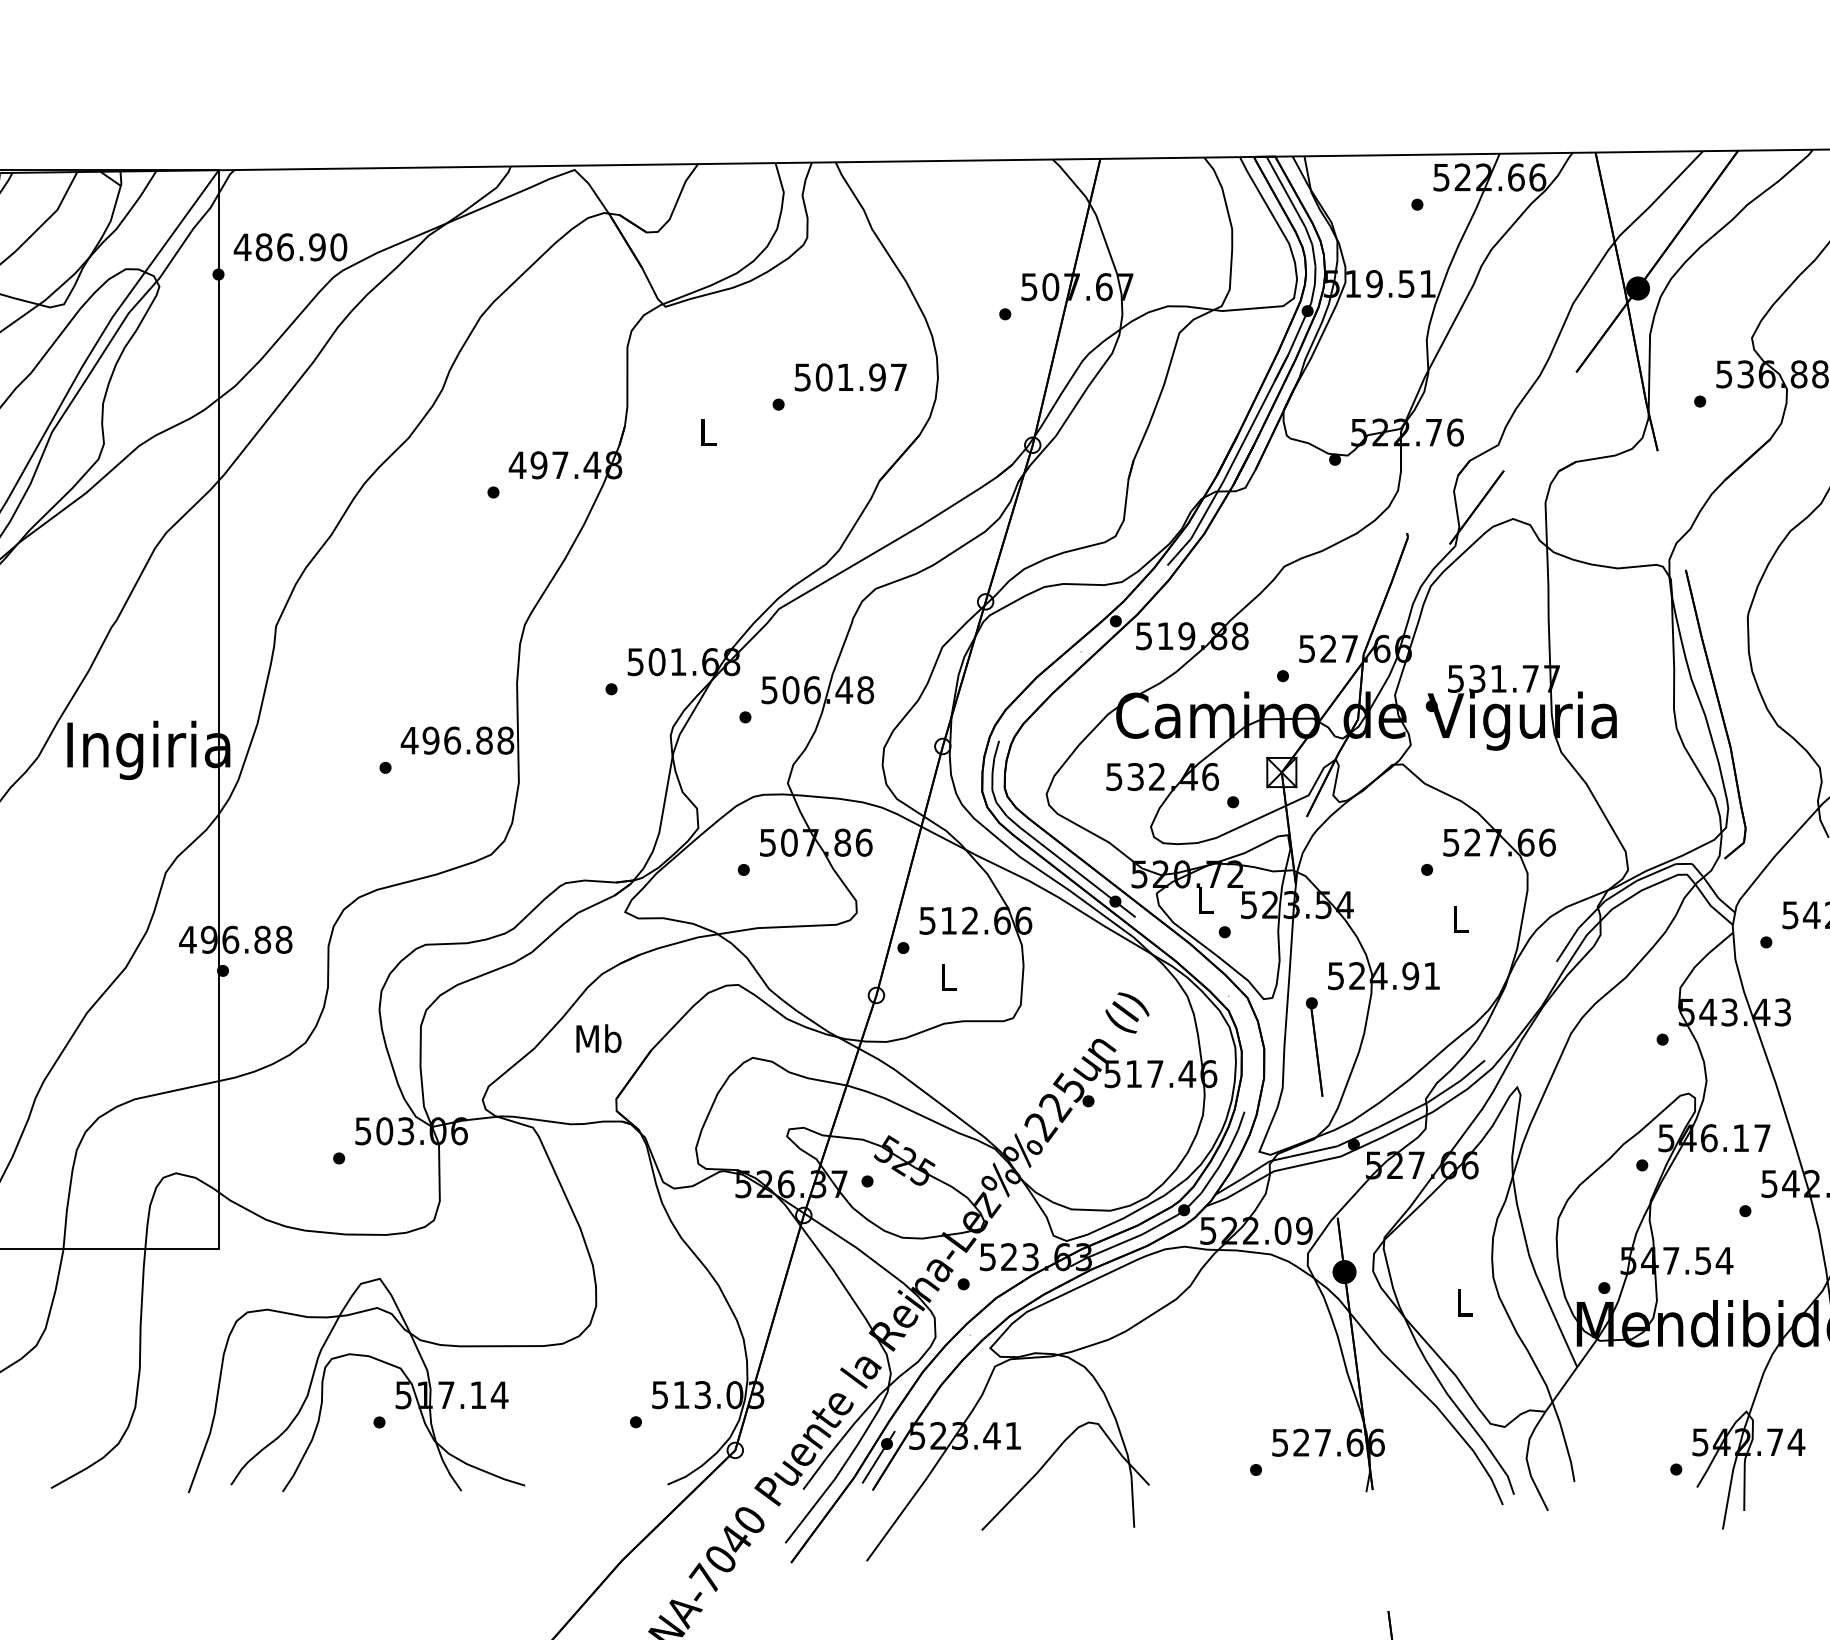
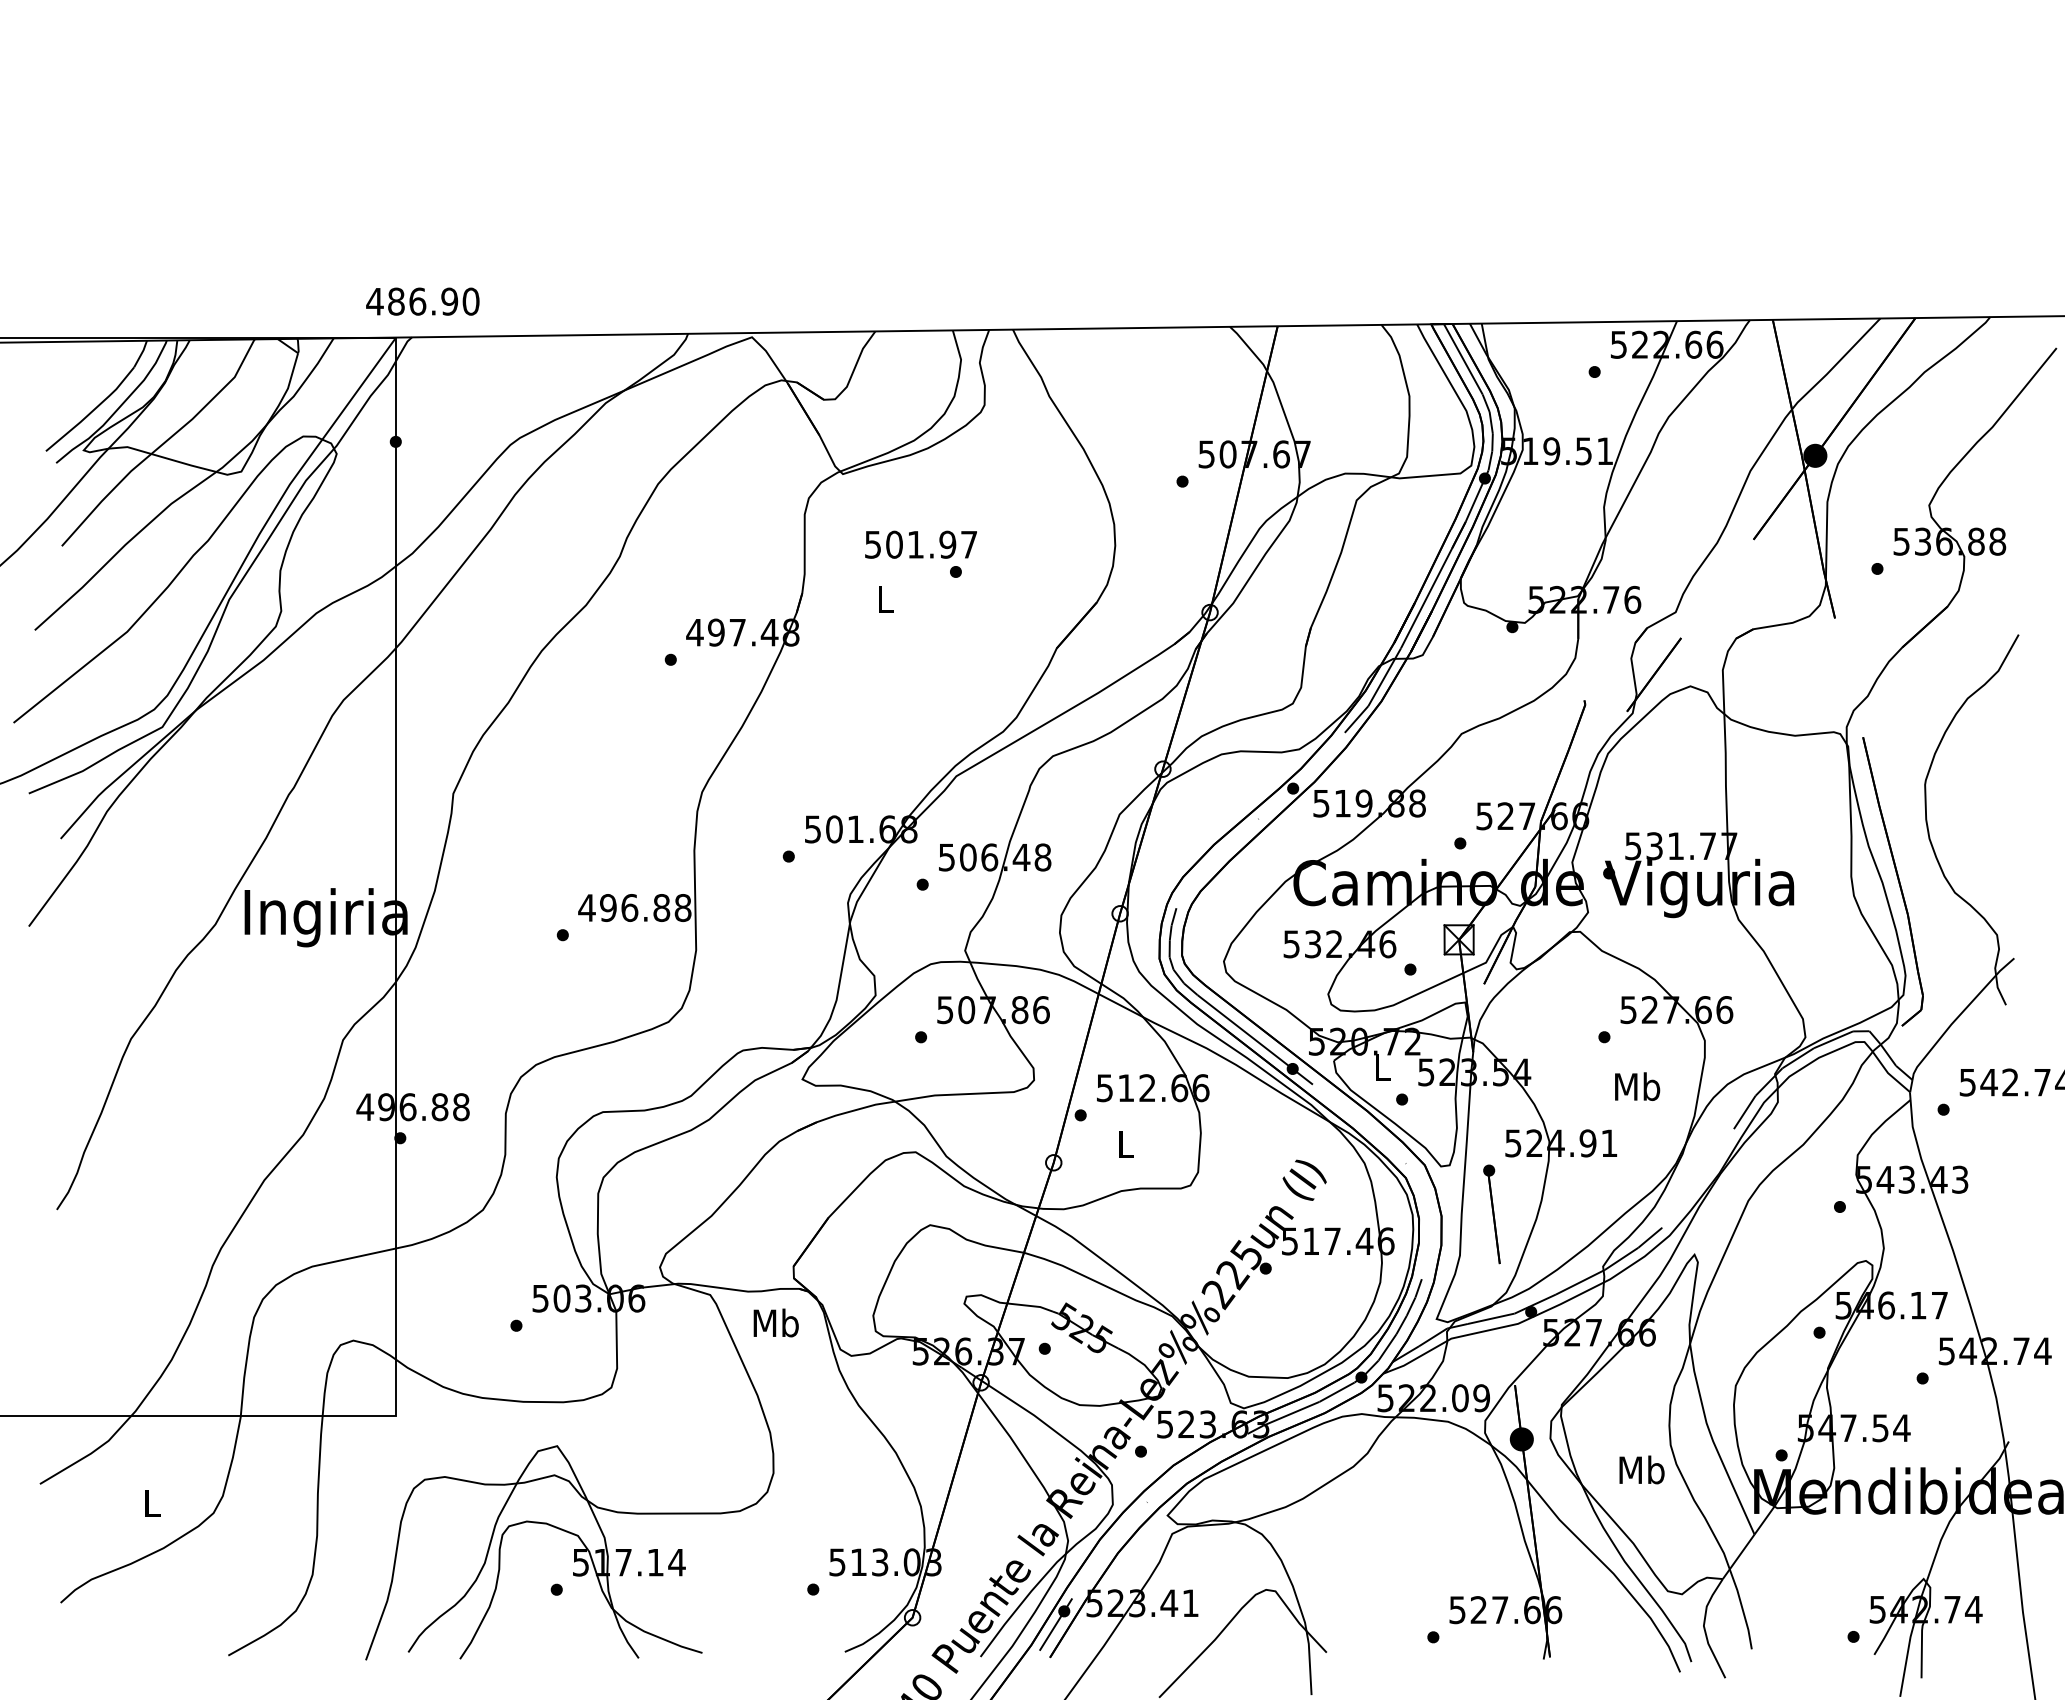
text: (290, 247) -> (422, 301), moved
text: (850, 377) -> (920, 544), moved
text: (1460, 919) -> (1637, 1086), L -> Mb
text: (598, 1038) -> (775, 1322), moved
text: (1464, 1302) -> (1641, 1469), L -> Mb

